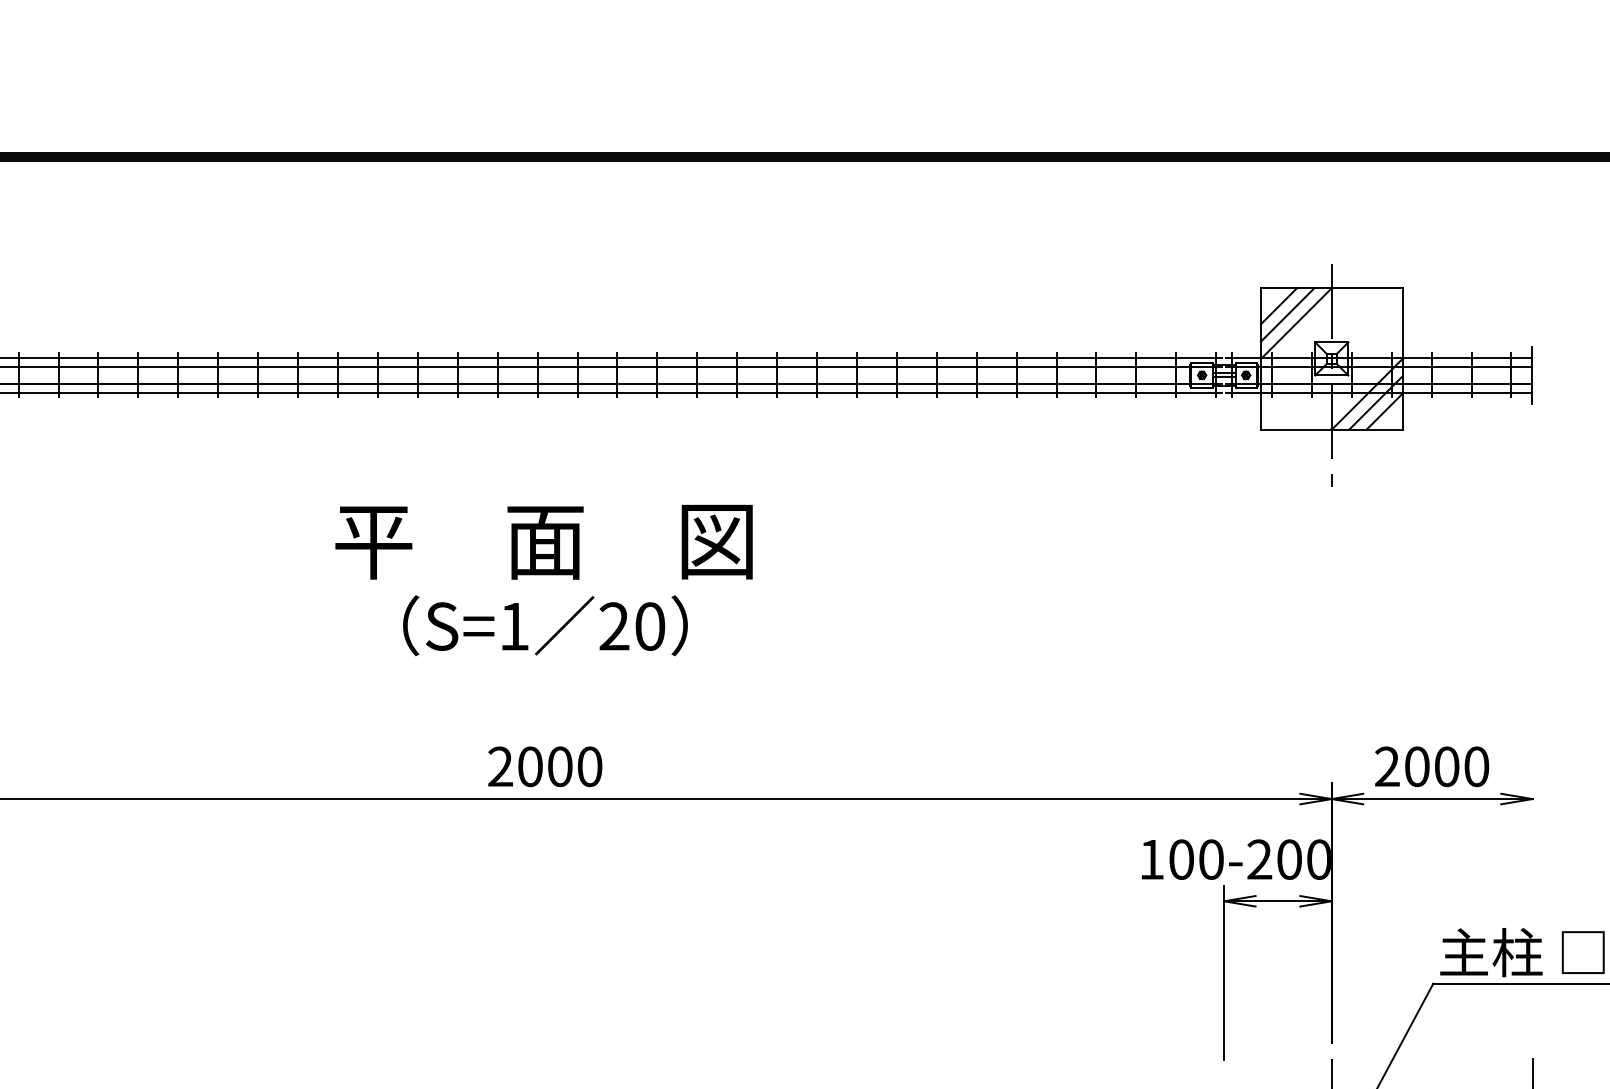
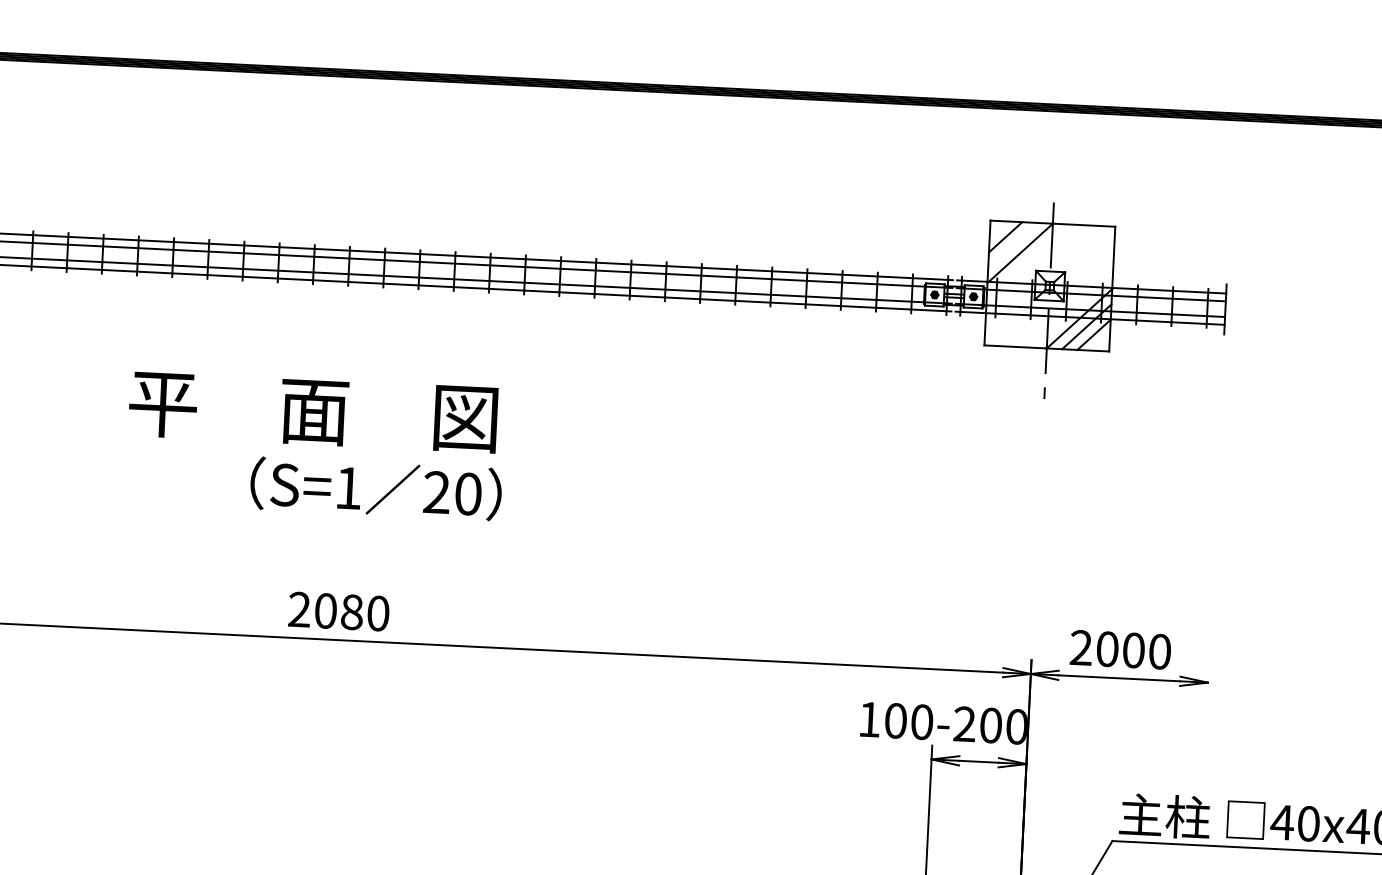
line: (1287, 314) -> (1012, 244), removed
text: (543, 541) -> (312, 411), moved
text: (545, 625) -> (376, 488), moved
text: (560, 766) -> (352, 612), 2000 -> 2080

